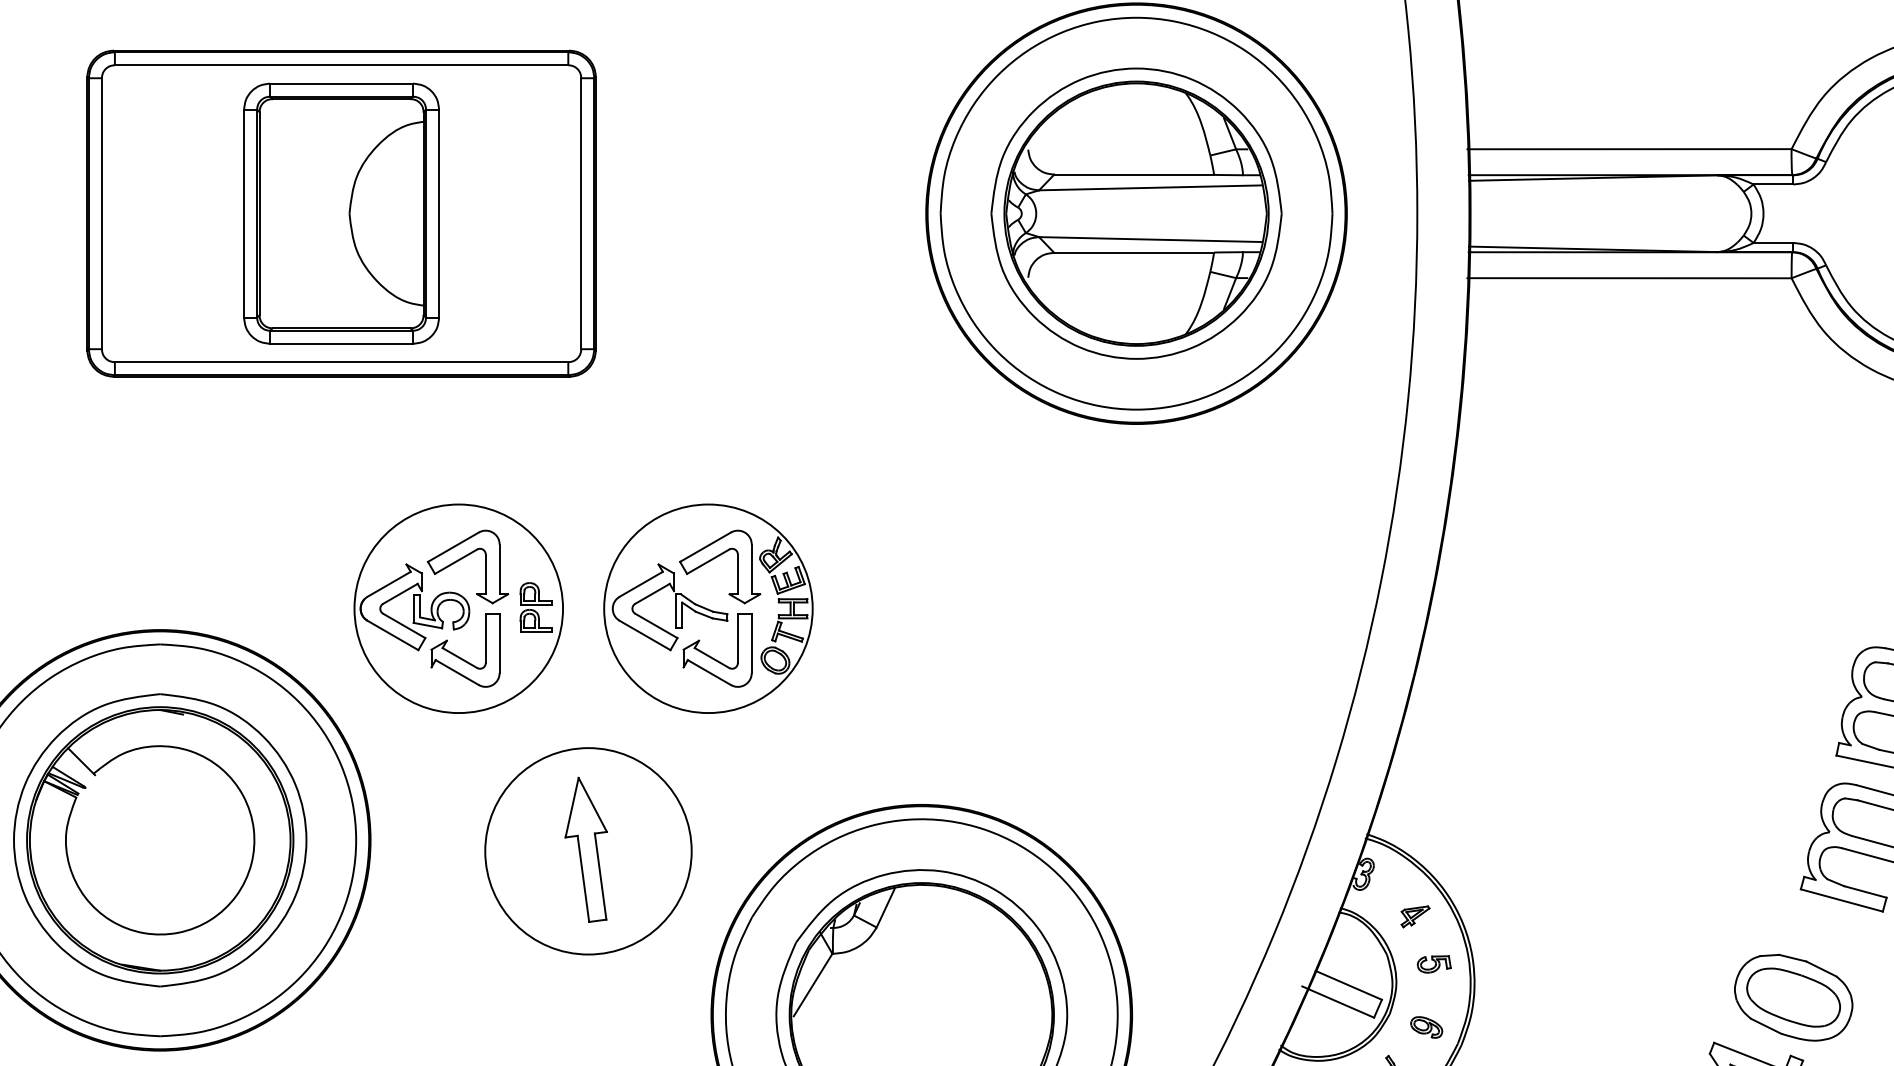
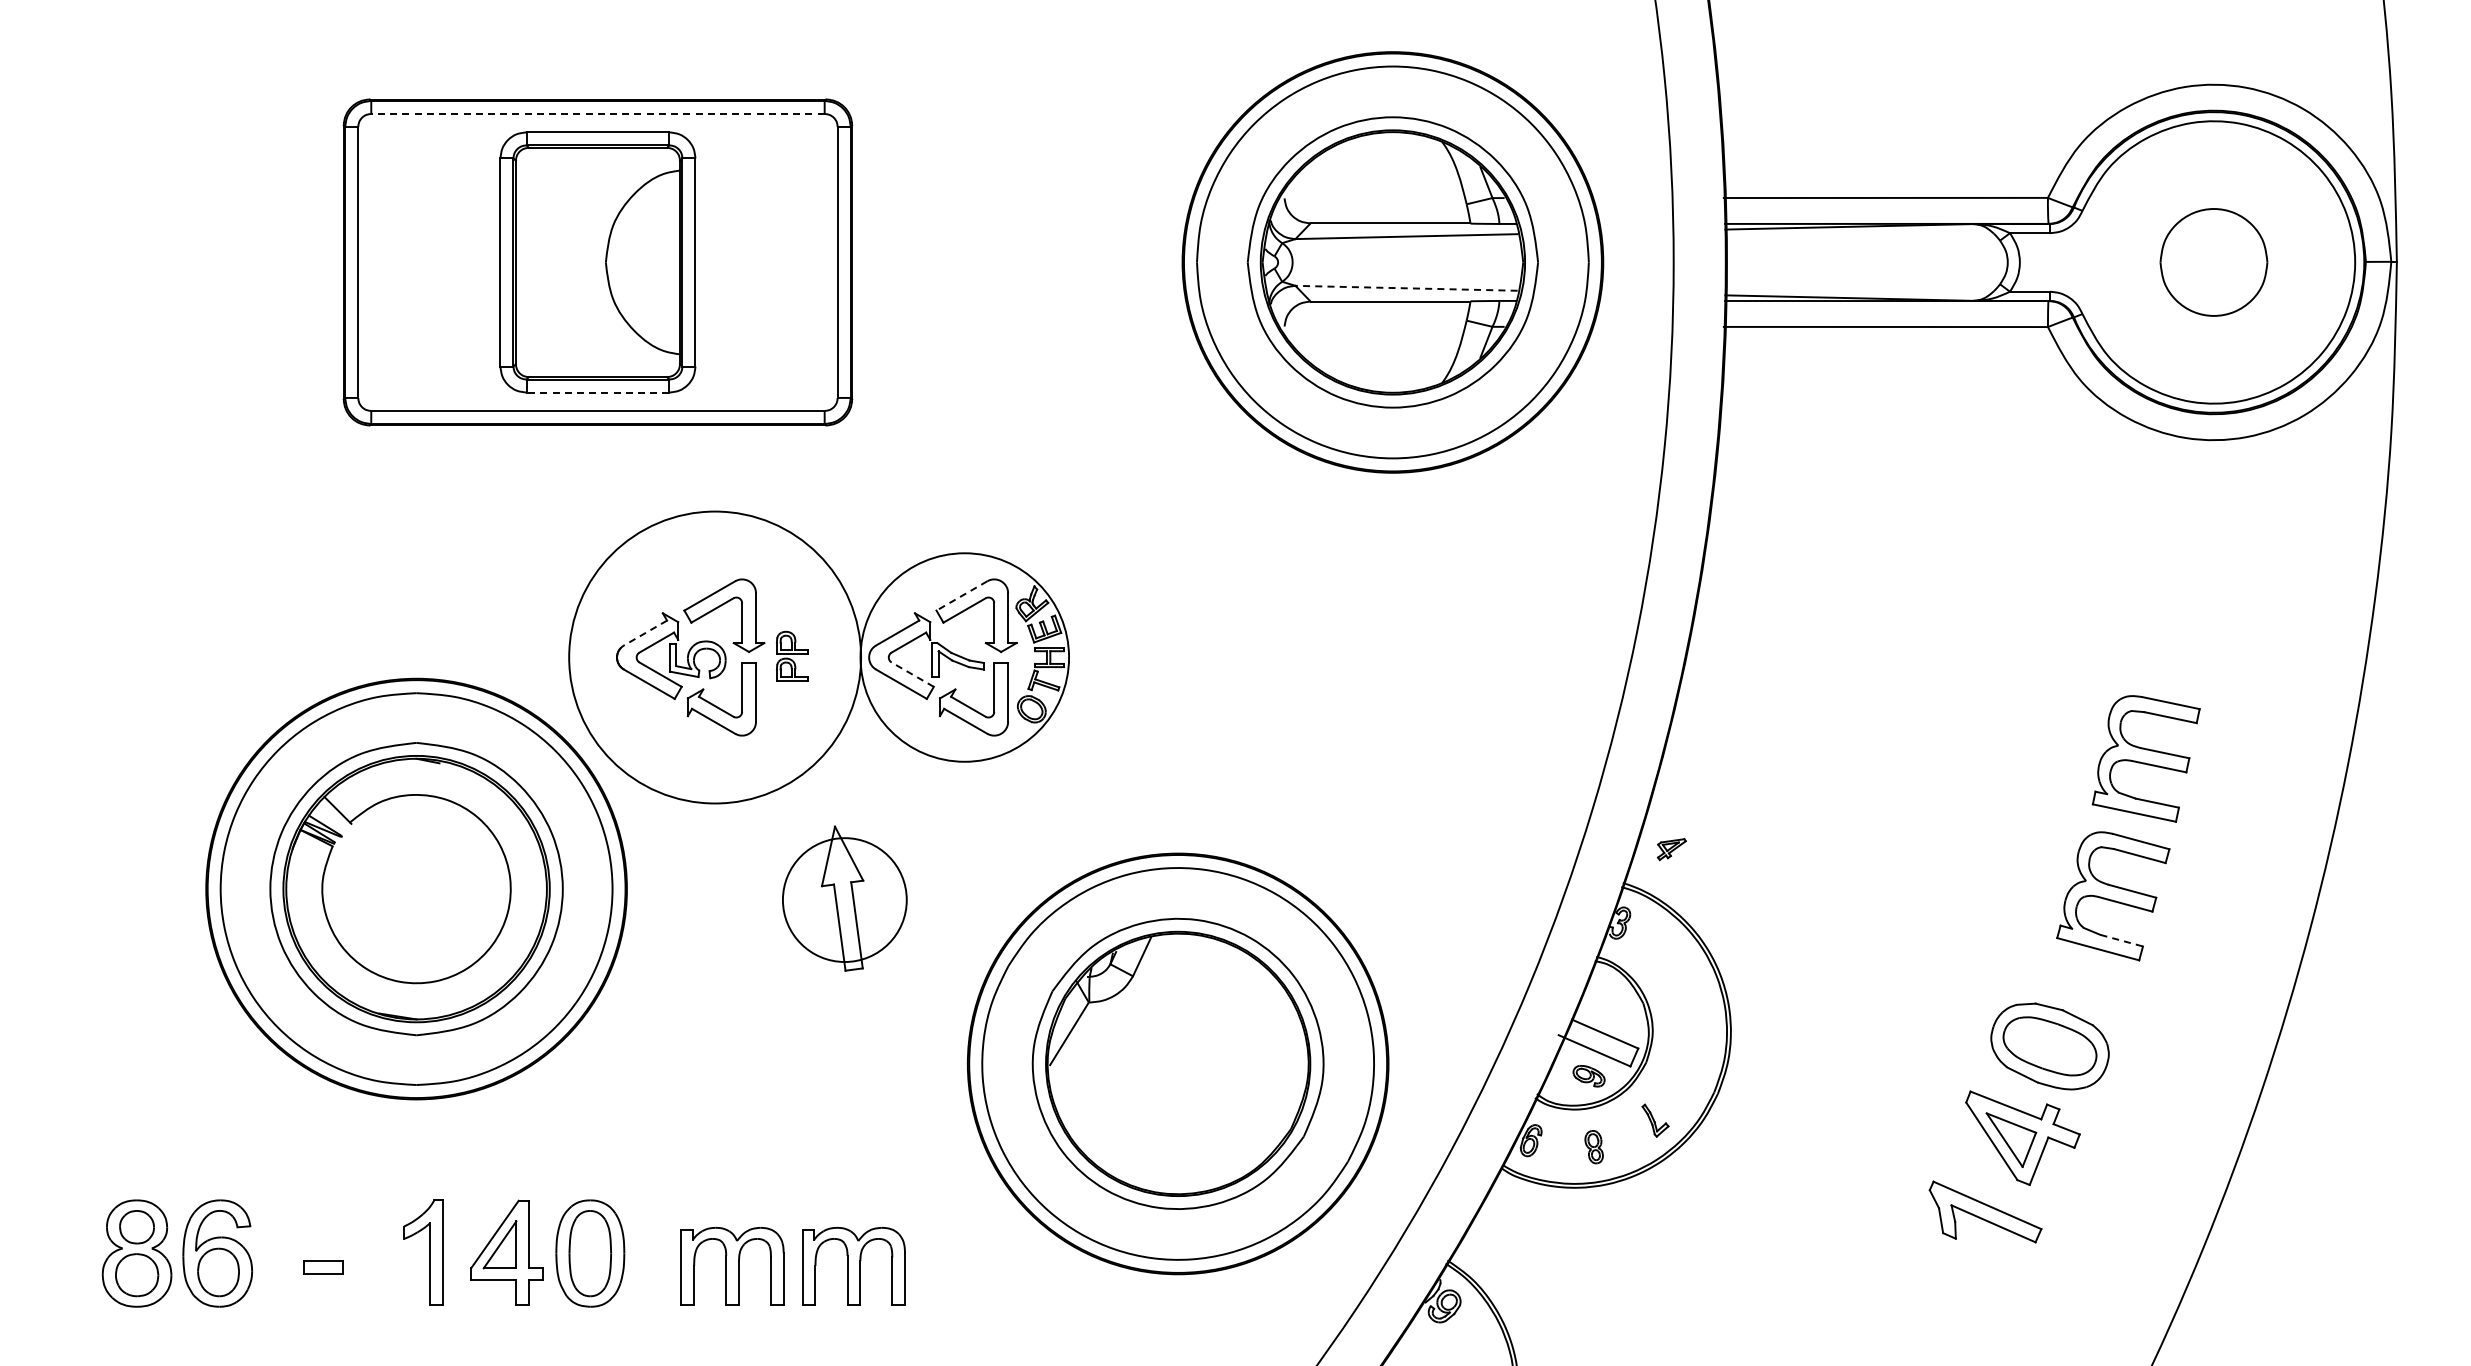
line: (341, 64) -> (597, 113), solid -> dashed
line: (1150, 239) -> (1406, 288), solid -> dashed
line: (341, 343) -> (597, 392), solid -> dashed
line: (705, 547) -> (961, 596), solid -> dashed
line: (389, 584) -> (645, 633), solid -> dashed
circle: (458, 608) -> (714, 657), size x1.4
line: (656, 625) -> (912, 674), solid -> dashed
circle: (588, 850) -> (844, 899), size x0.6
line: (1866, 891) -> (2122, 940), solid -> dashed
part: (1415, 916) -> (1671, 849), moved
part: (1434, 964) -> (1690, 1013), removed
part: (1426, 1027) -> (1588, 1076), moved

